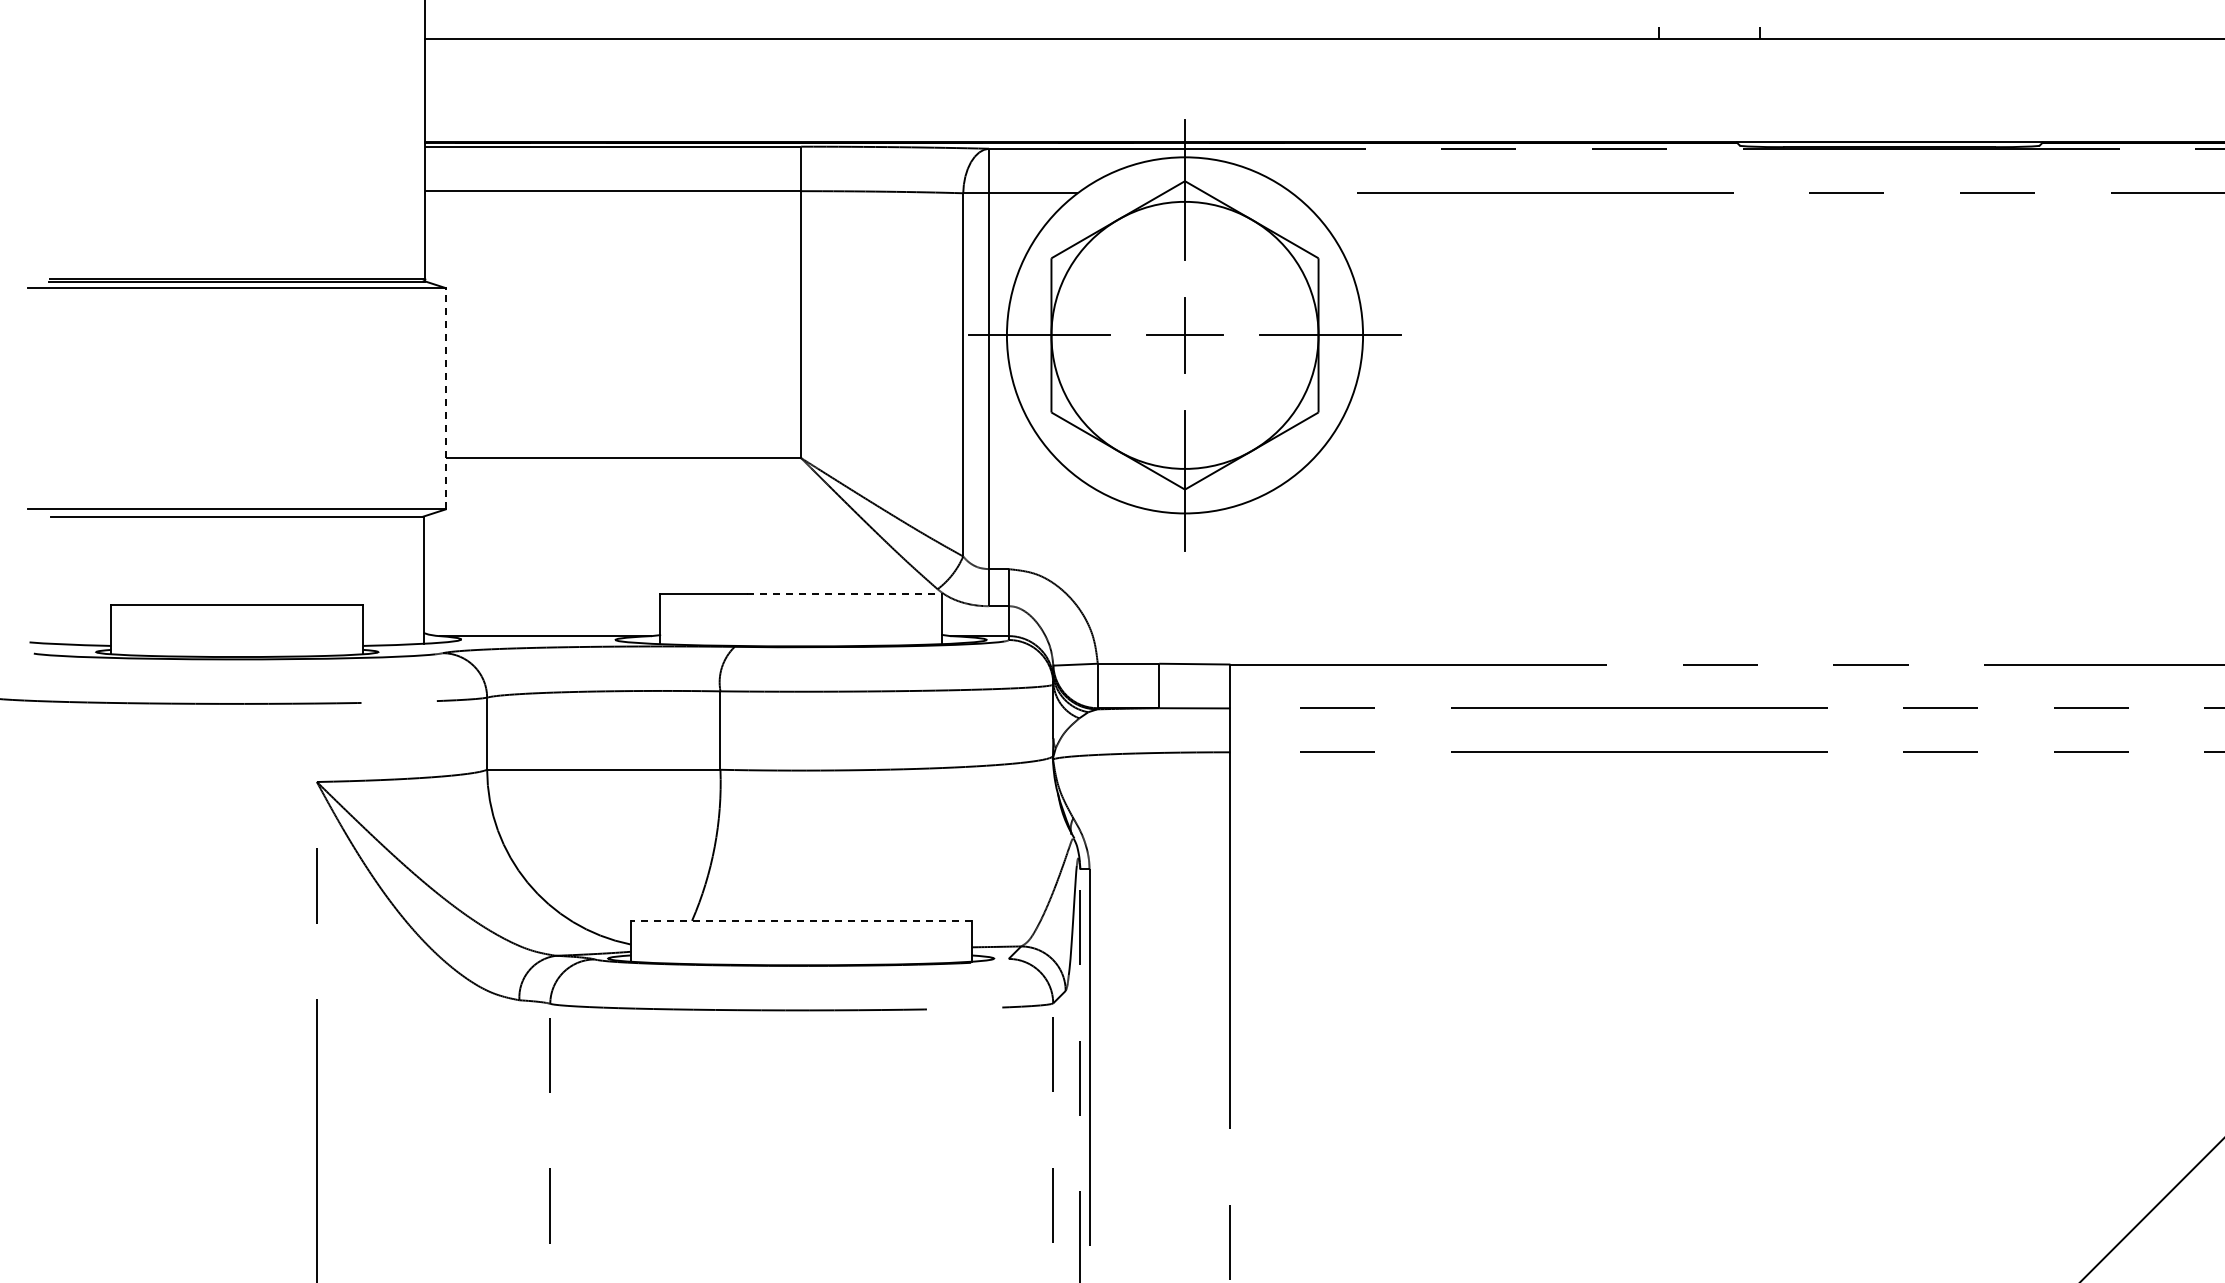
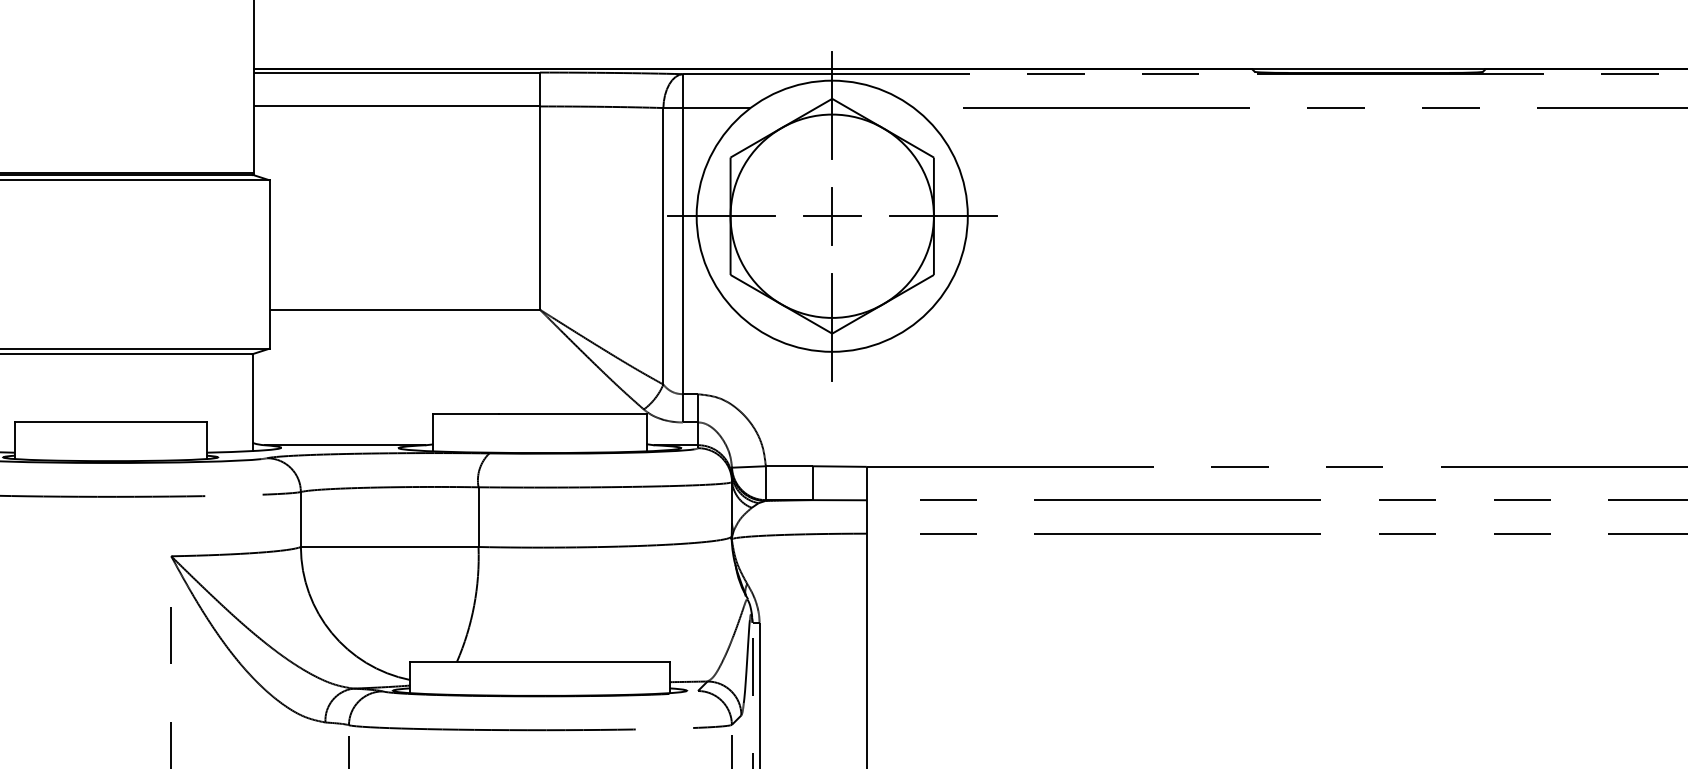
line: (446, 398) -> (269, 264), dashed -> solid
line: (845, 594) -> (573, 413), dashed -> solid
line: (801, 920) -> (540, 661), dashed -> solid

